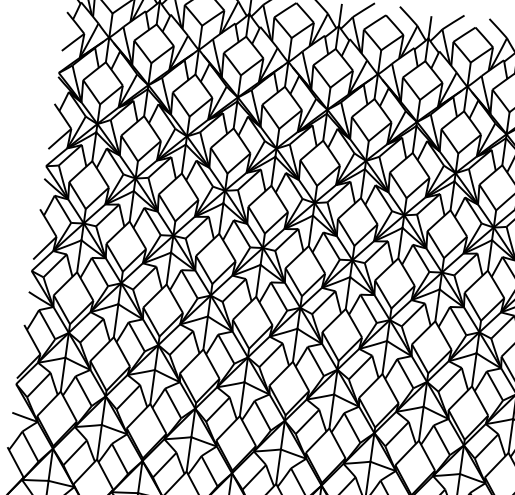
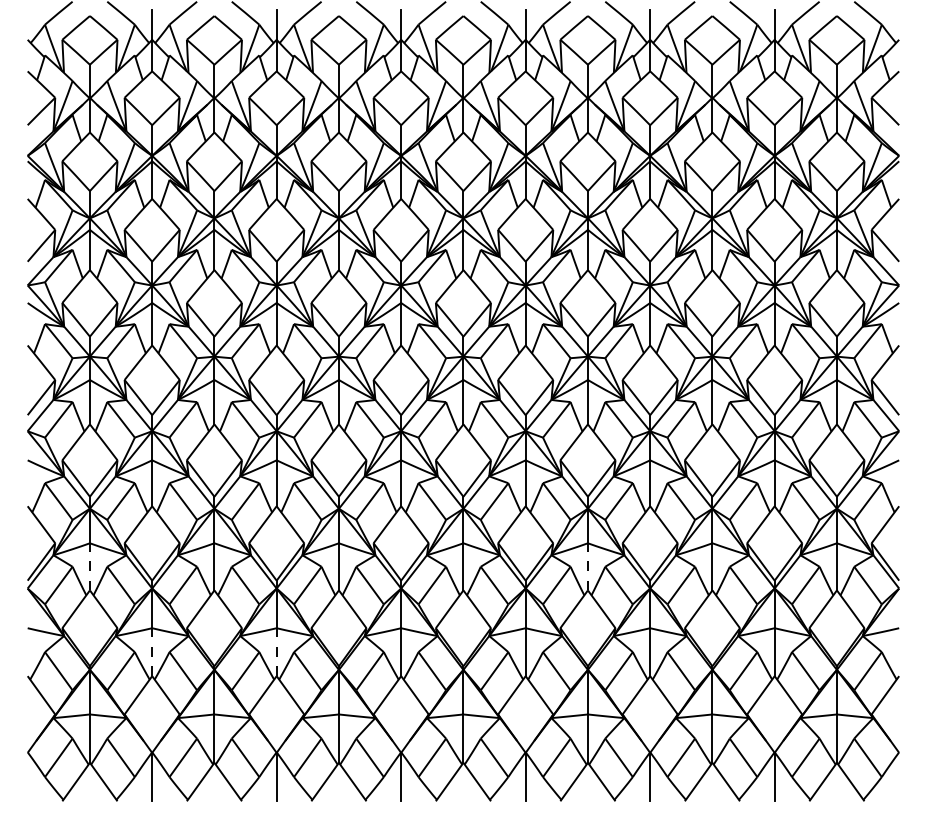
line: (62, 374) -> (89, 566), solid -> dashed
line: (421, 423) -> (587, 566), solid -> dashed
line: (99, 442) -> (152, 652), solid -> dashed
line: (188, 454) -> (276, 652), solid -> dashed

